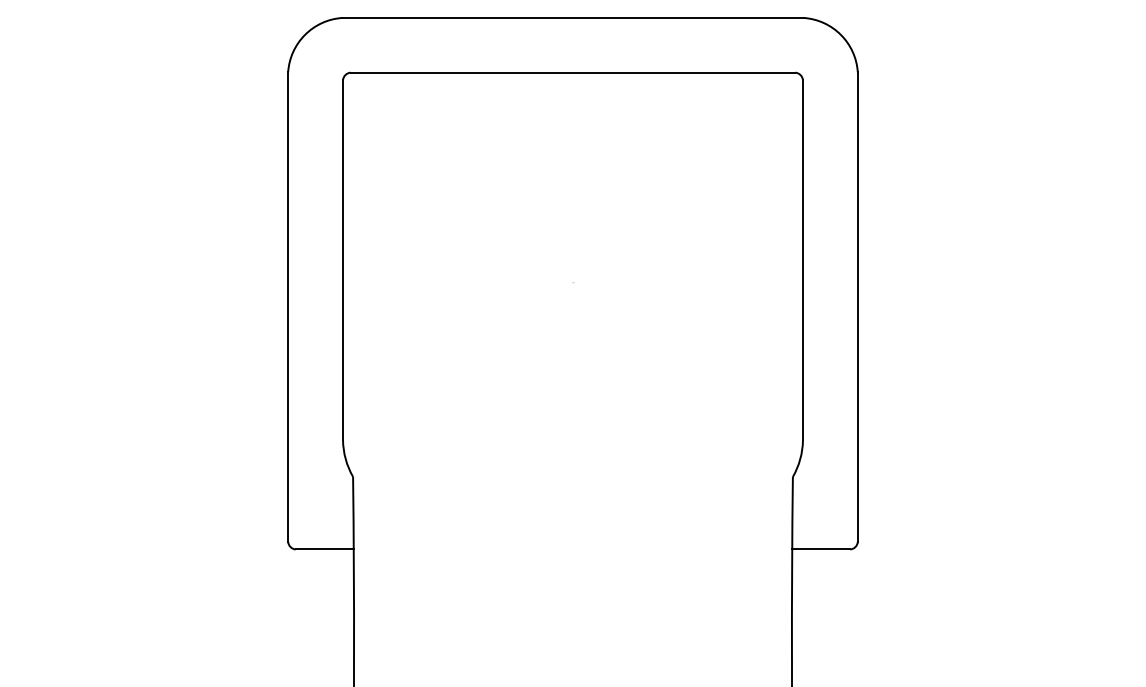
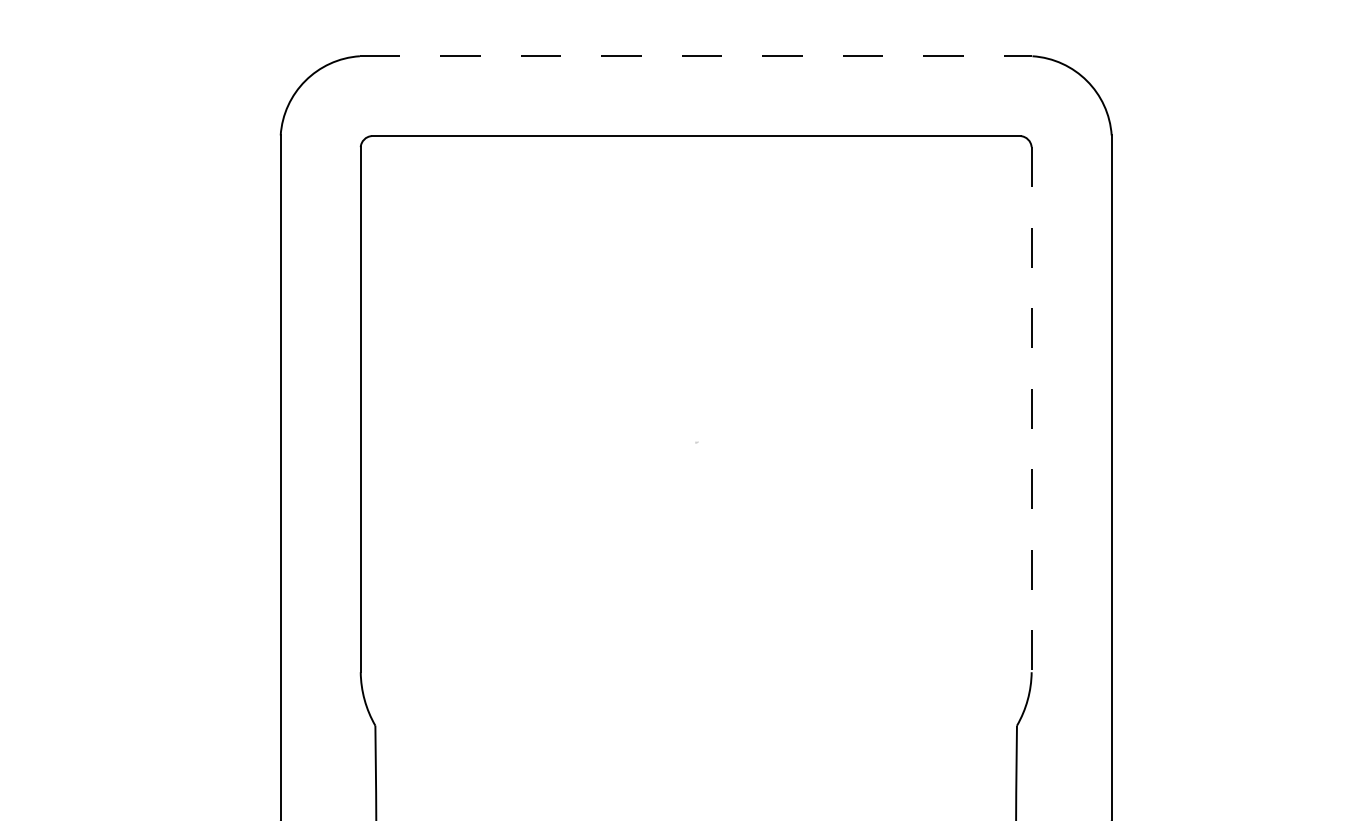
line: (572, 17) -> (695, 55), solid -> dashed
line: (802, 260) -> (1030, 410), solid -> dashed

